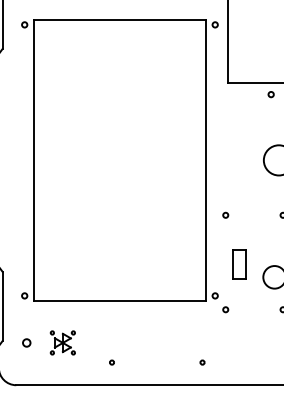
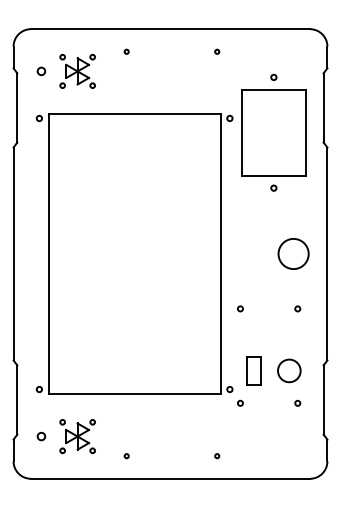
circle: (270, 93) -> (273, 187), moved
part: (238, 263) -> (253, 370), moved
part: (62, 342) -> (77, 436), size x1.43

